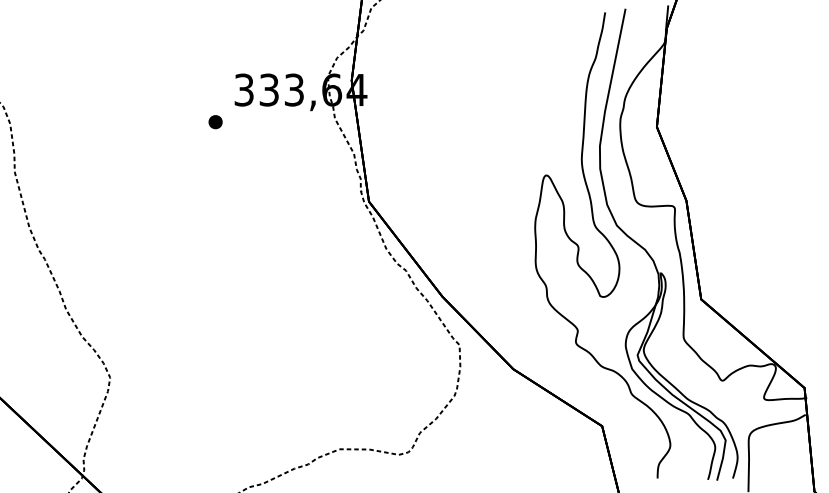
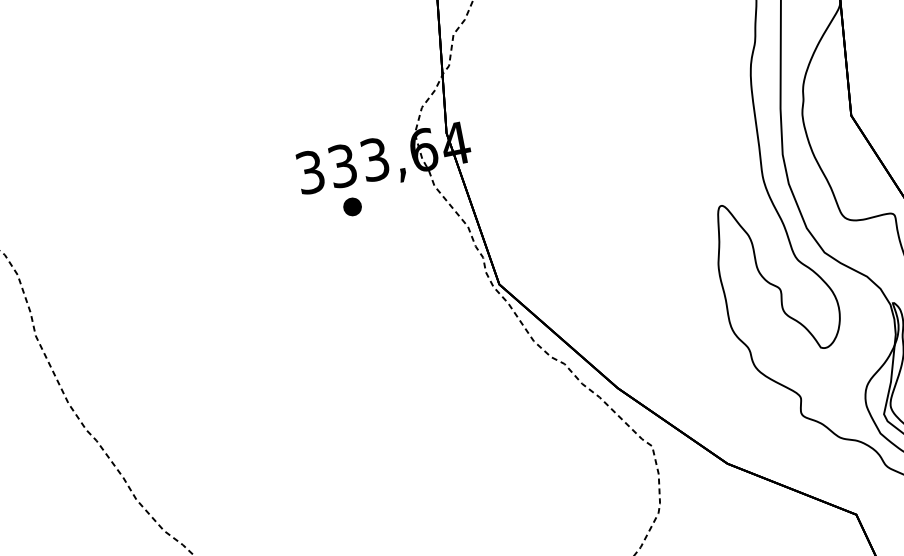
part: (215, 122) -> (352, 207), moved

